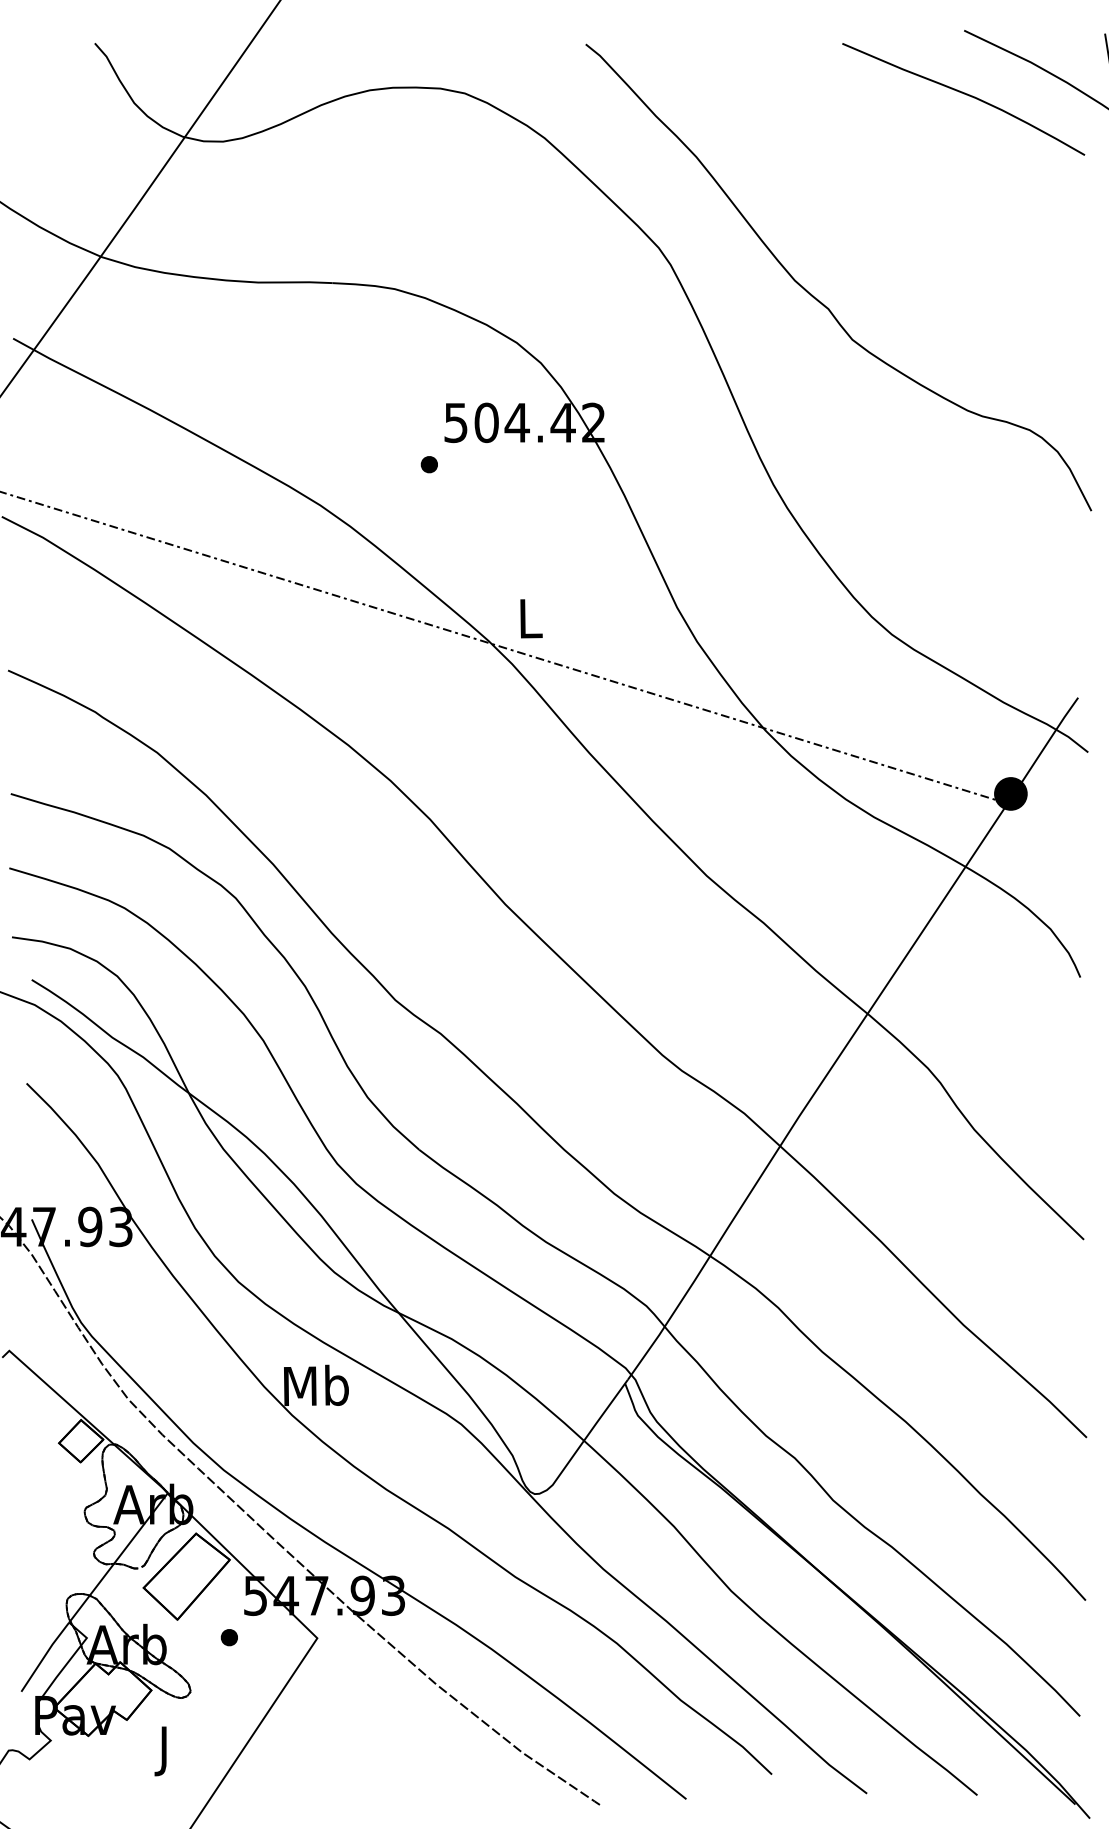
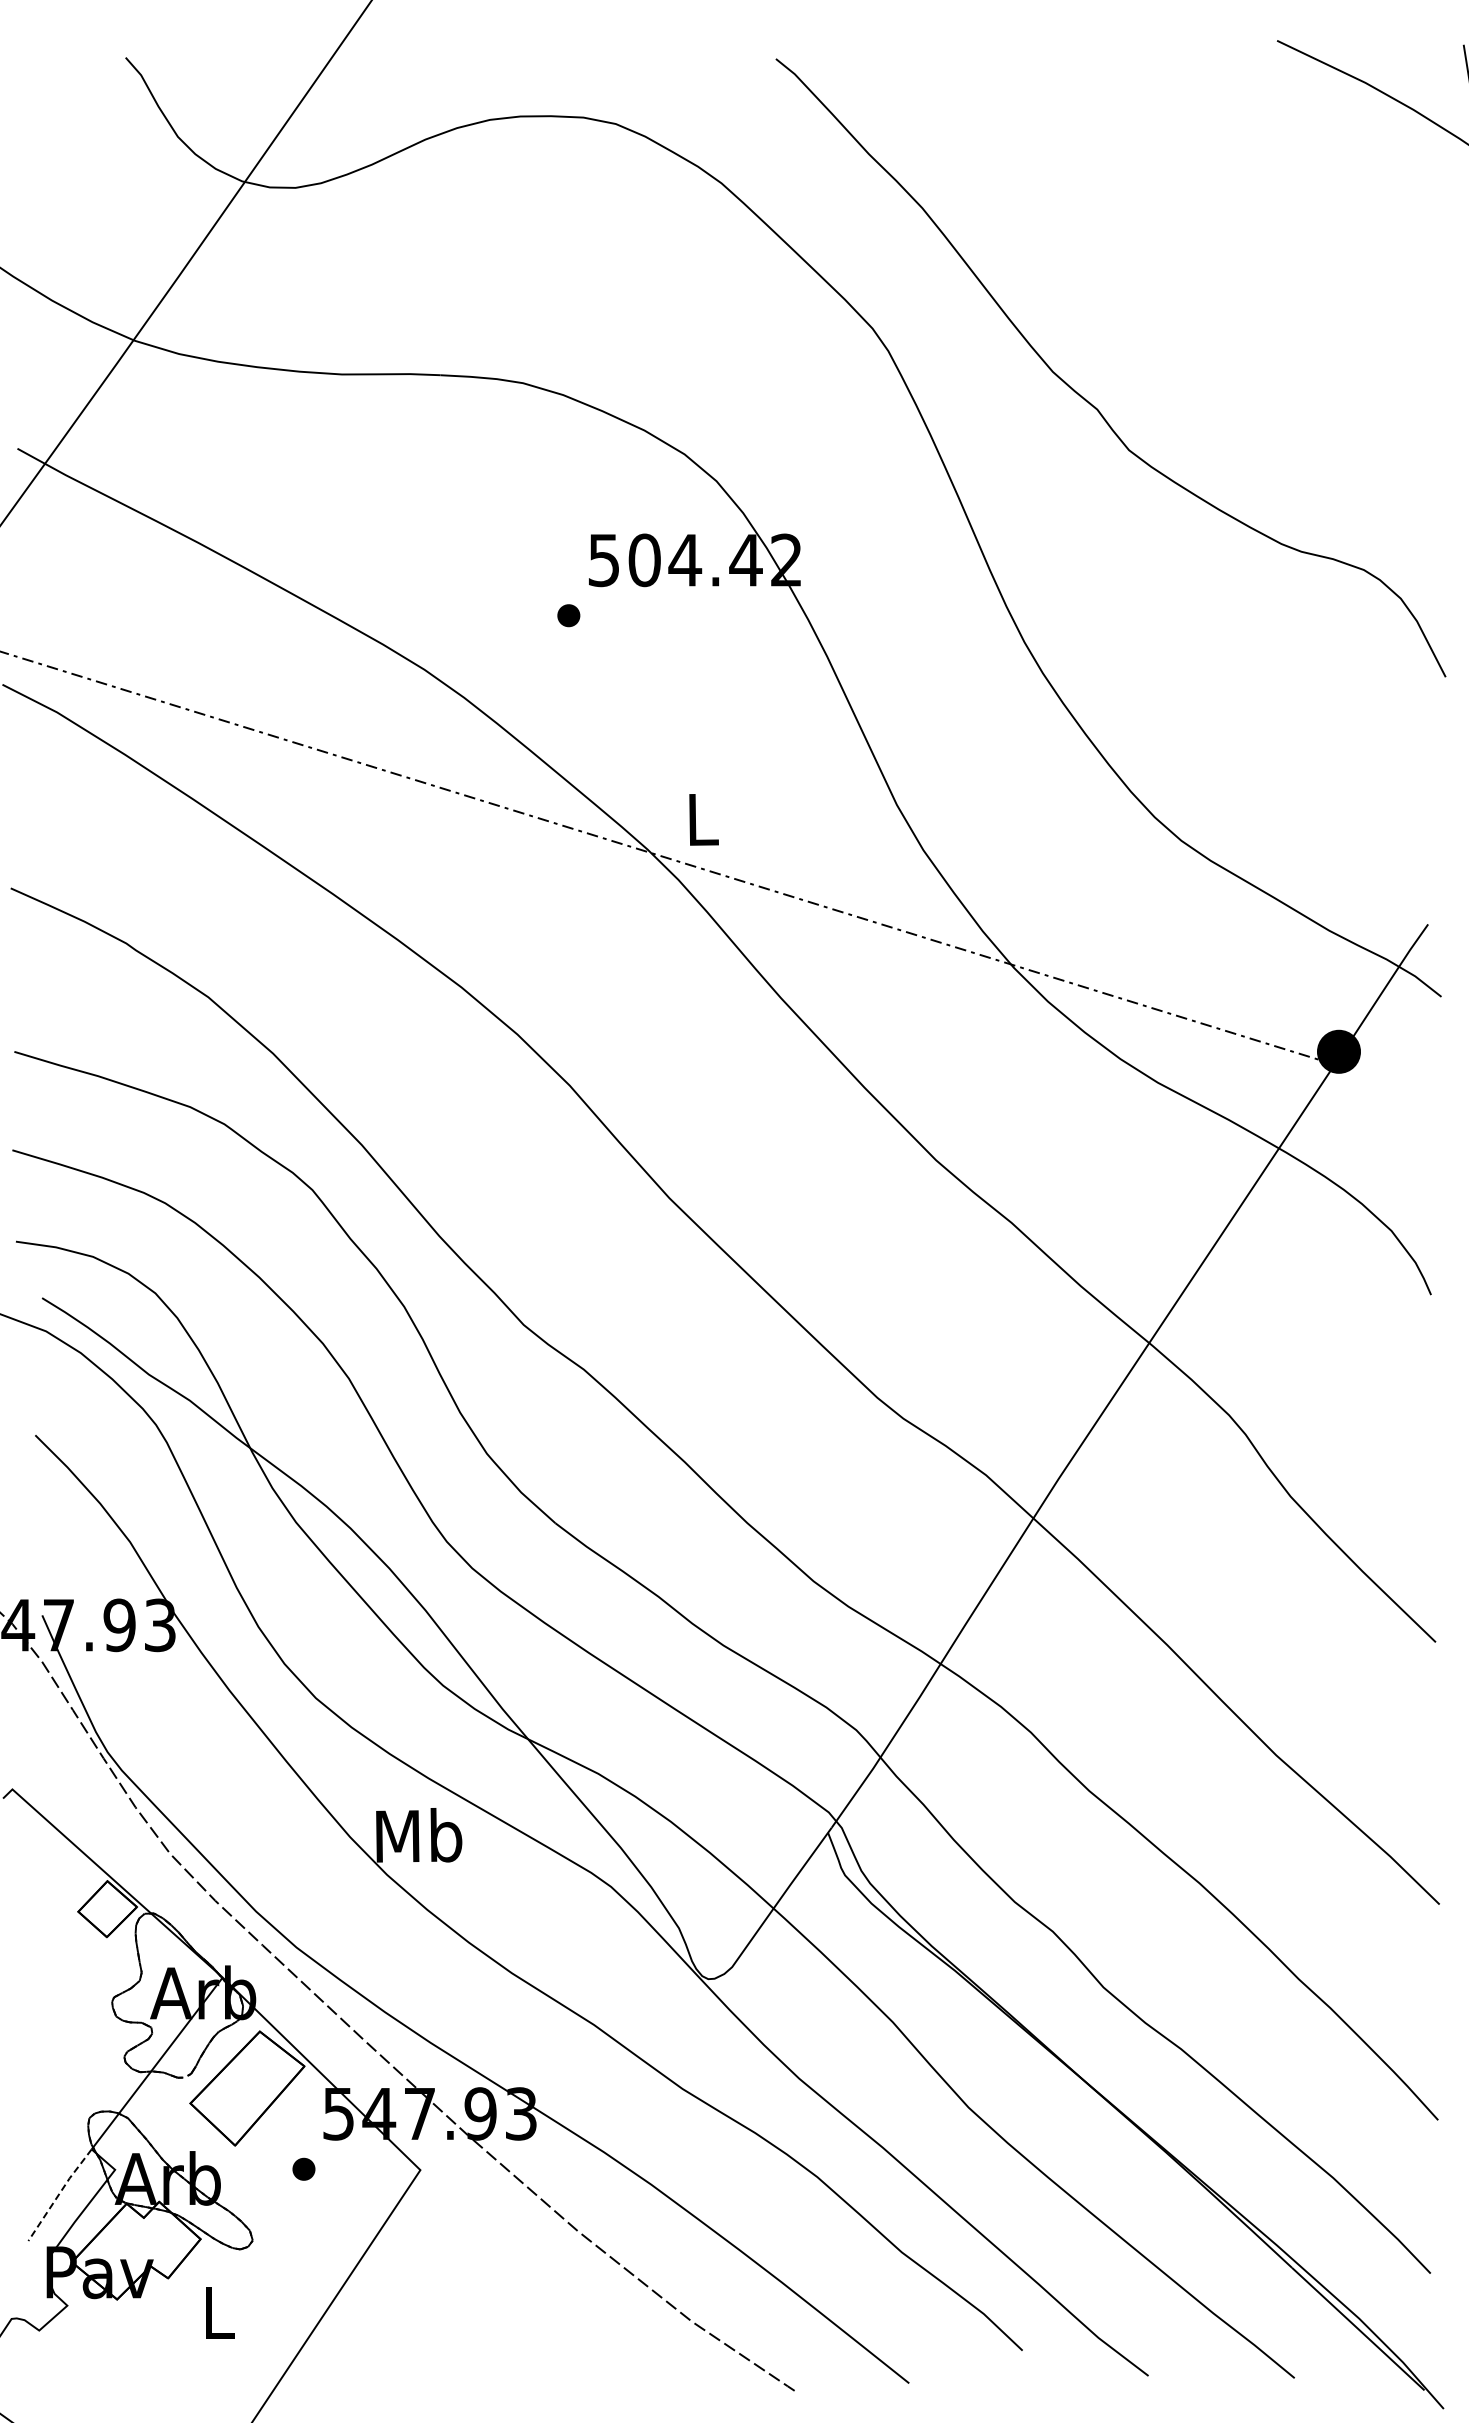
curve: (965, 94) -> (1278, 125), removed
line: (44, 1656) -> (59, 2194), solid -> dashed
text: (165, 1751) -> (219, 2319), J -> L

